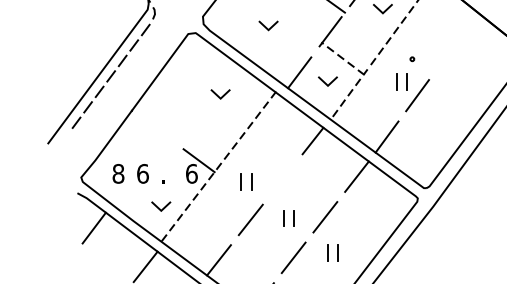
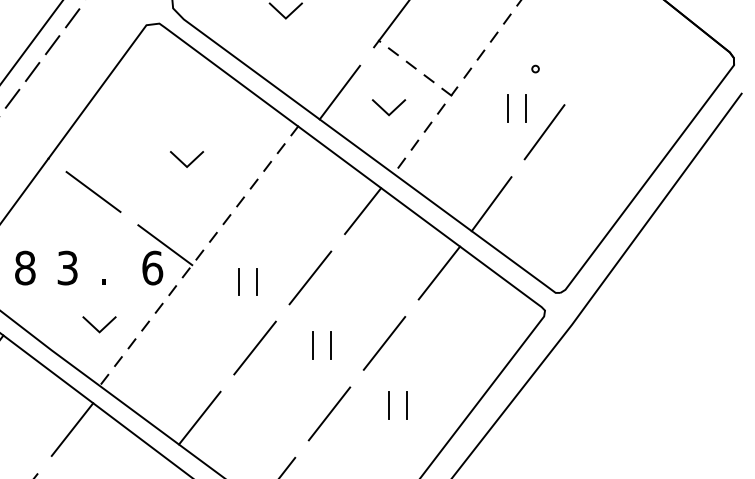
line: (218, 95) -> (183, 161), moved
line: (157, 129) -> (93, 191), added
text: (142, 173) -> (66, 267), 6 -> 3
line: (282, 179) -> (310, 277), added

